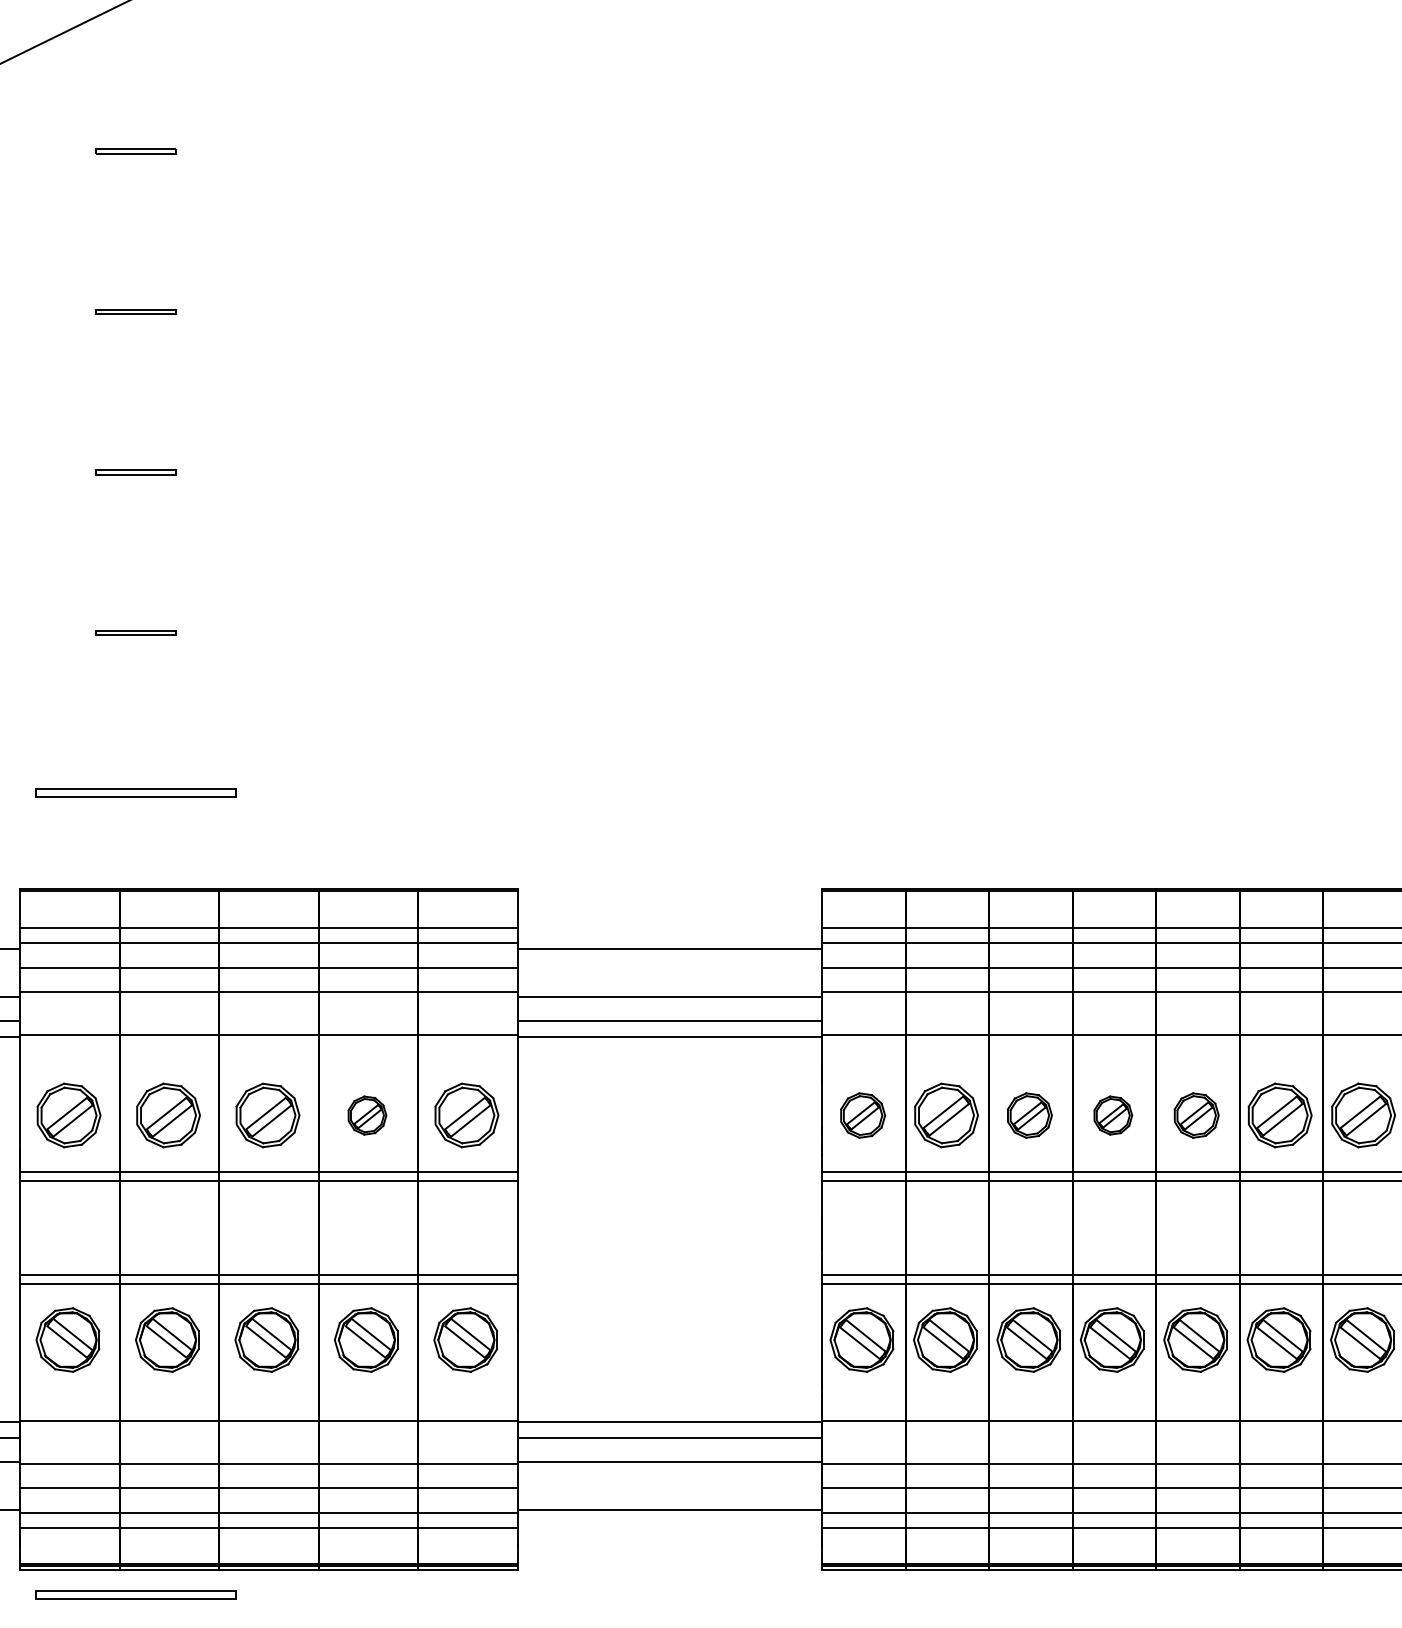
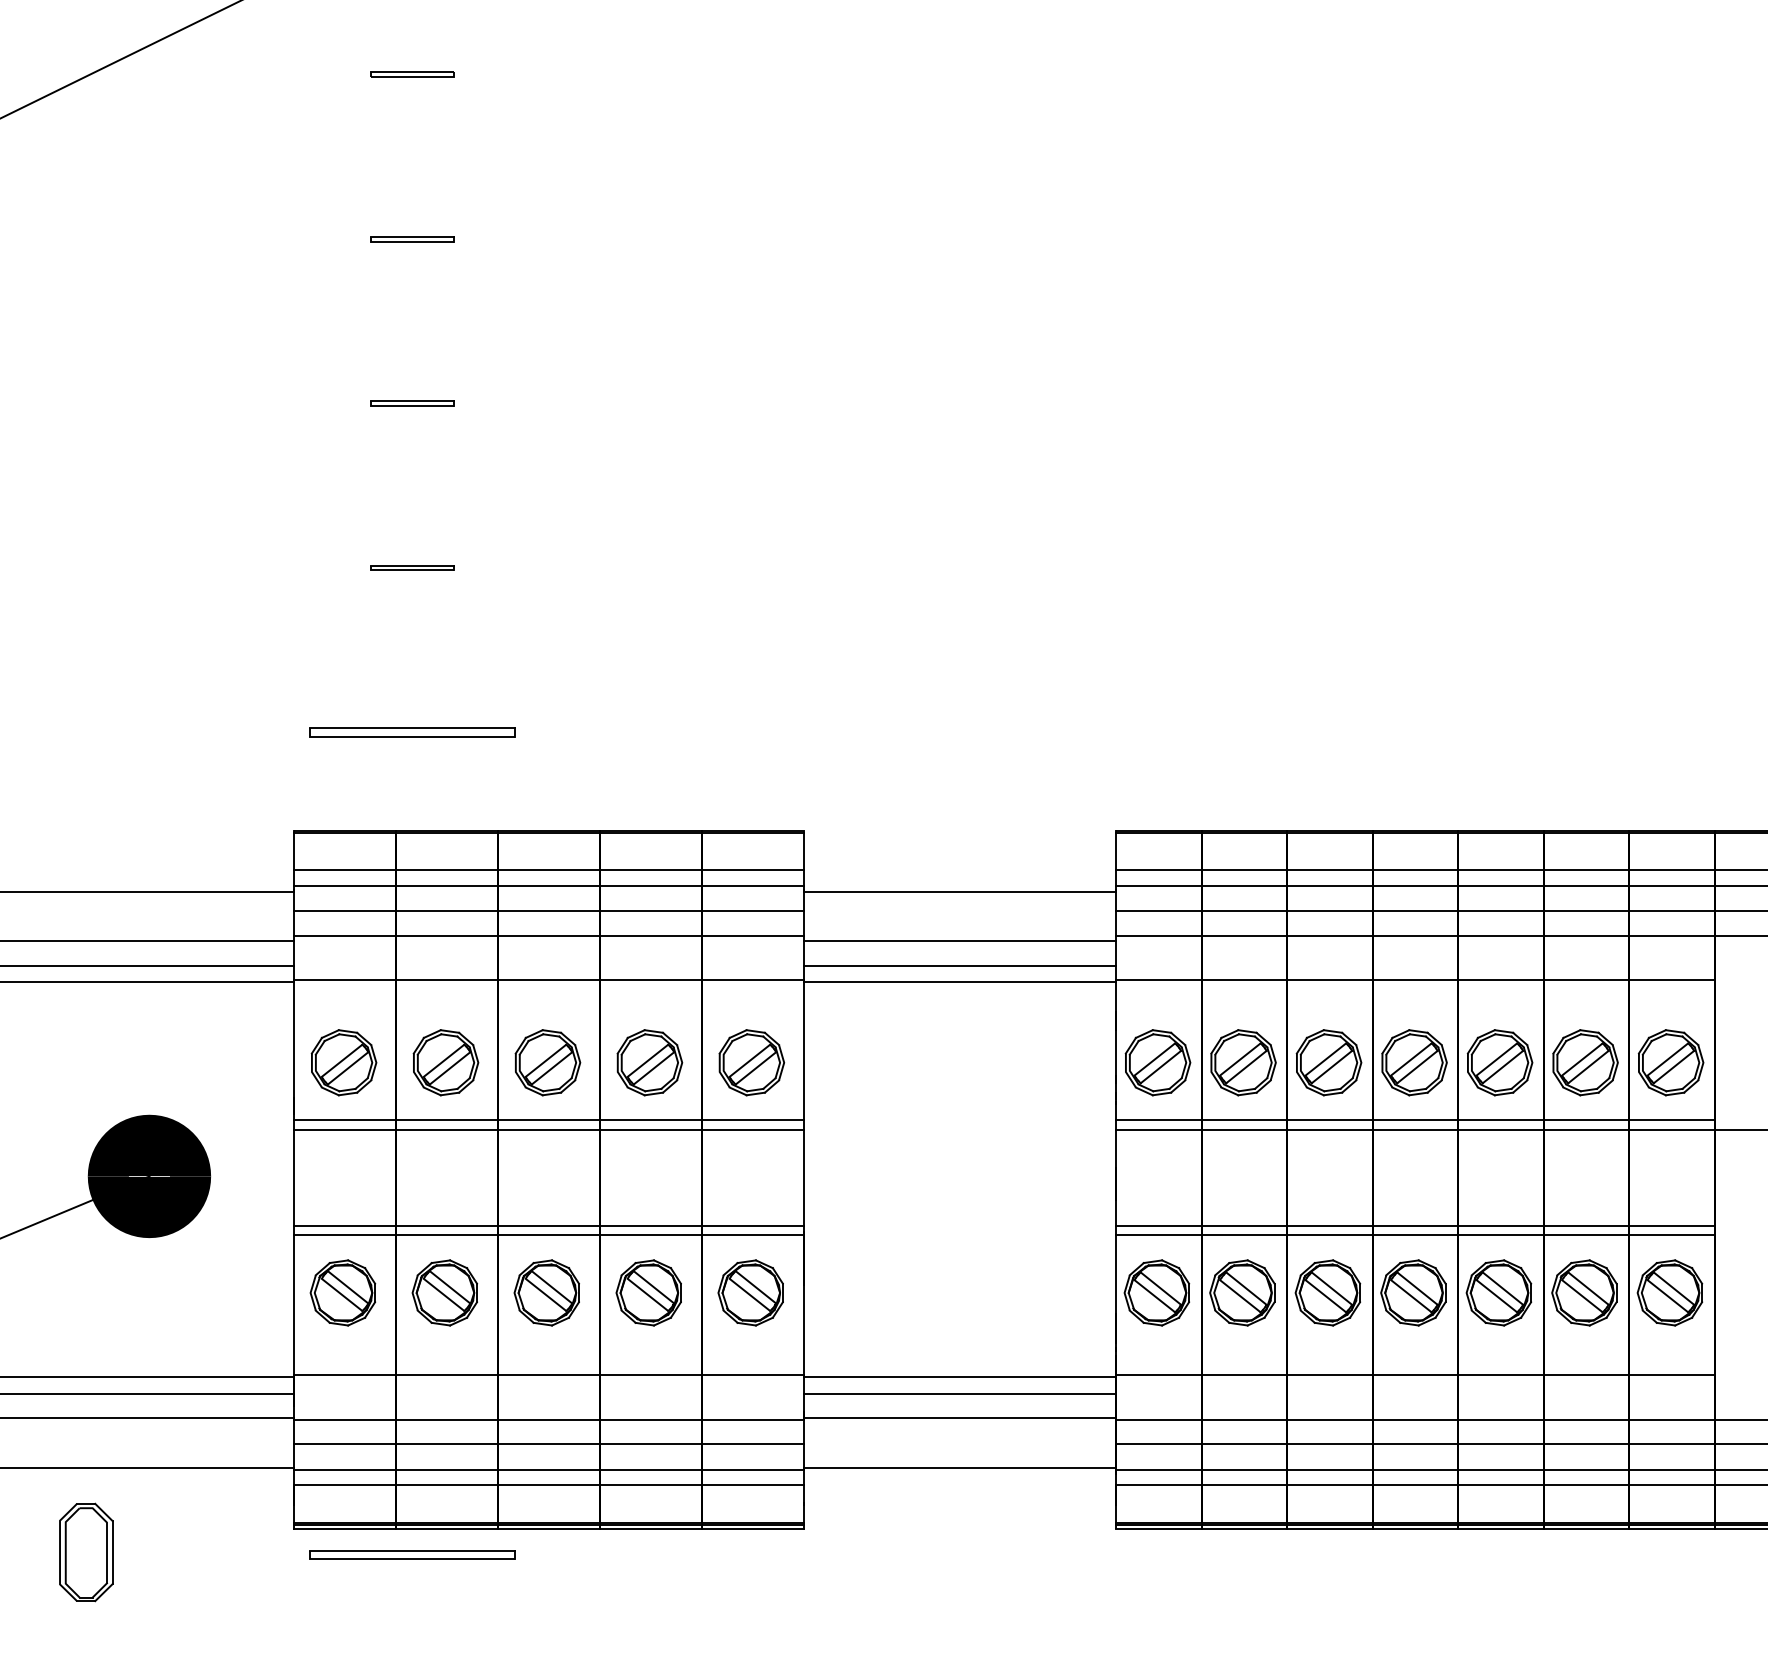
part: (367, 1115) -> (649, 1062), size x1.67
part: (862, 1115) -> (1157, 1062), size x1.43
part: (1029, 1115) -> (1328, 1062), size x1.43
part: (1113, 1115) -> (1414, 1062), size x1.67
part: (1196, 1115) -> (1499, 1062), size x1.43

